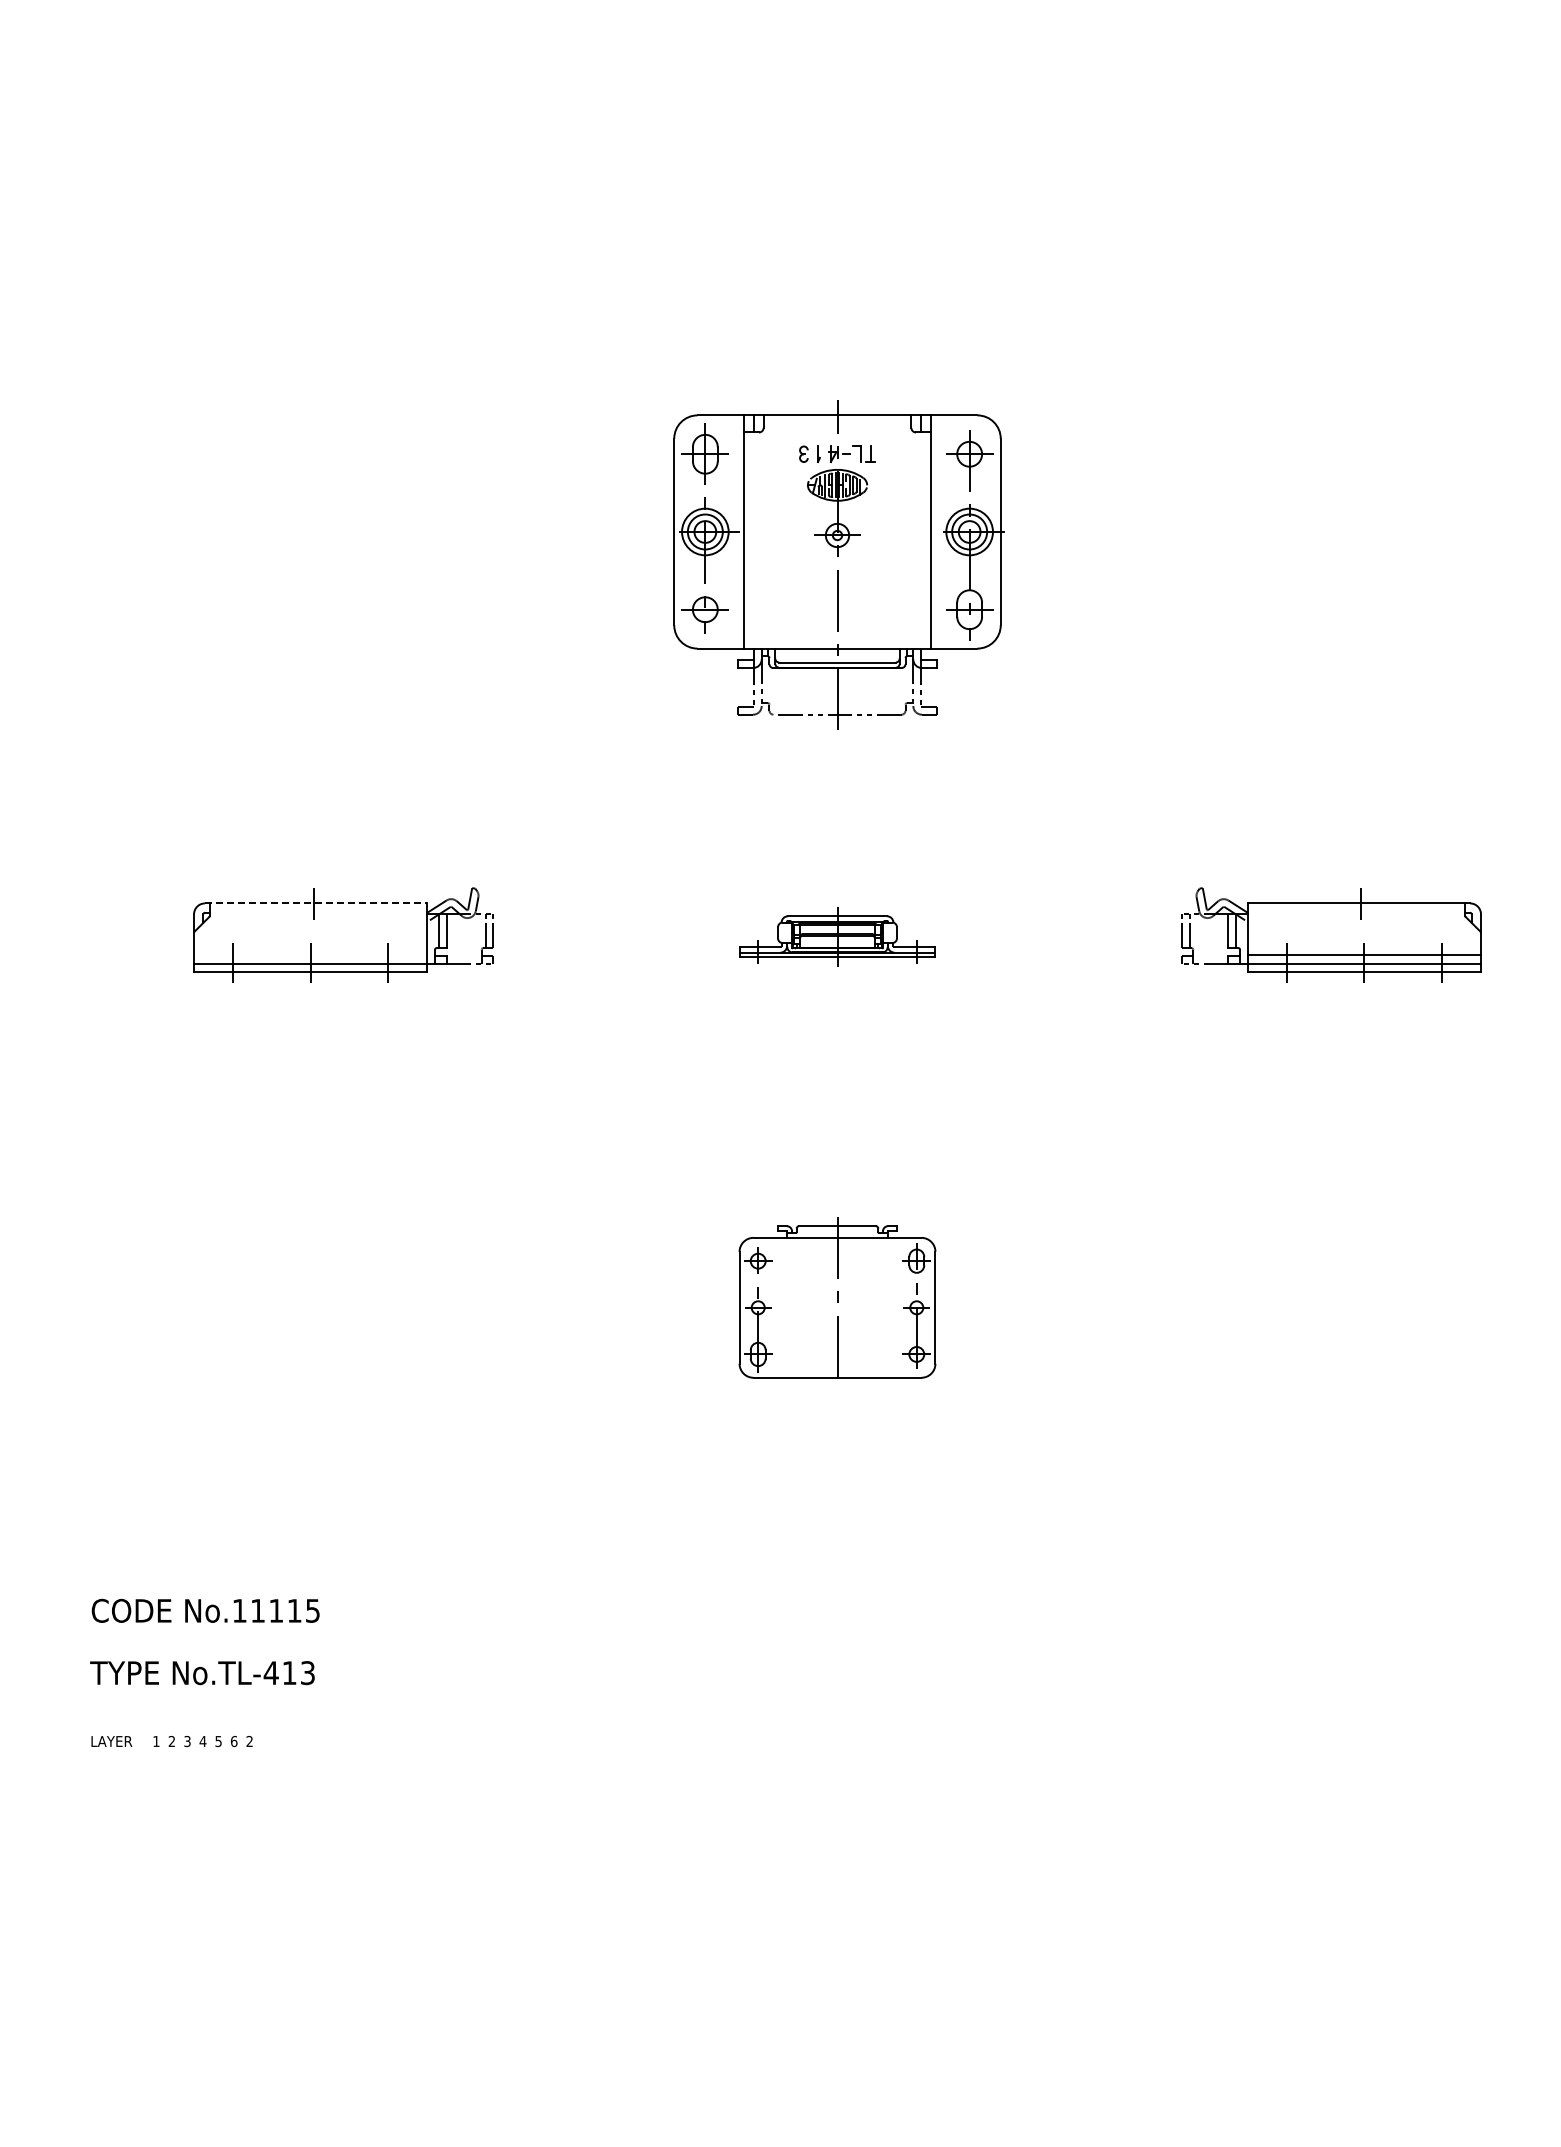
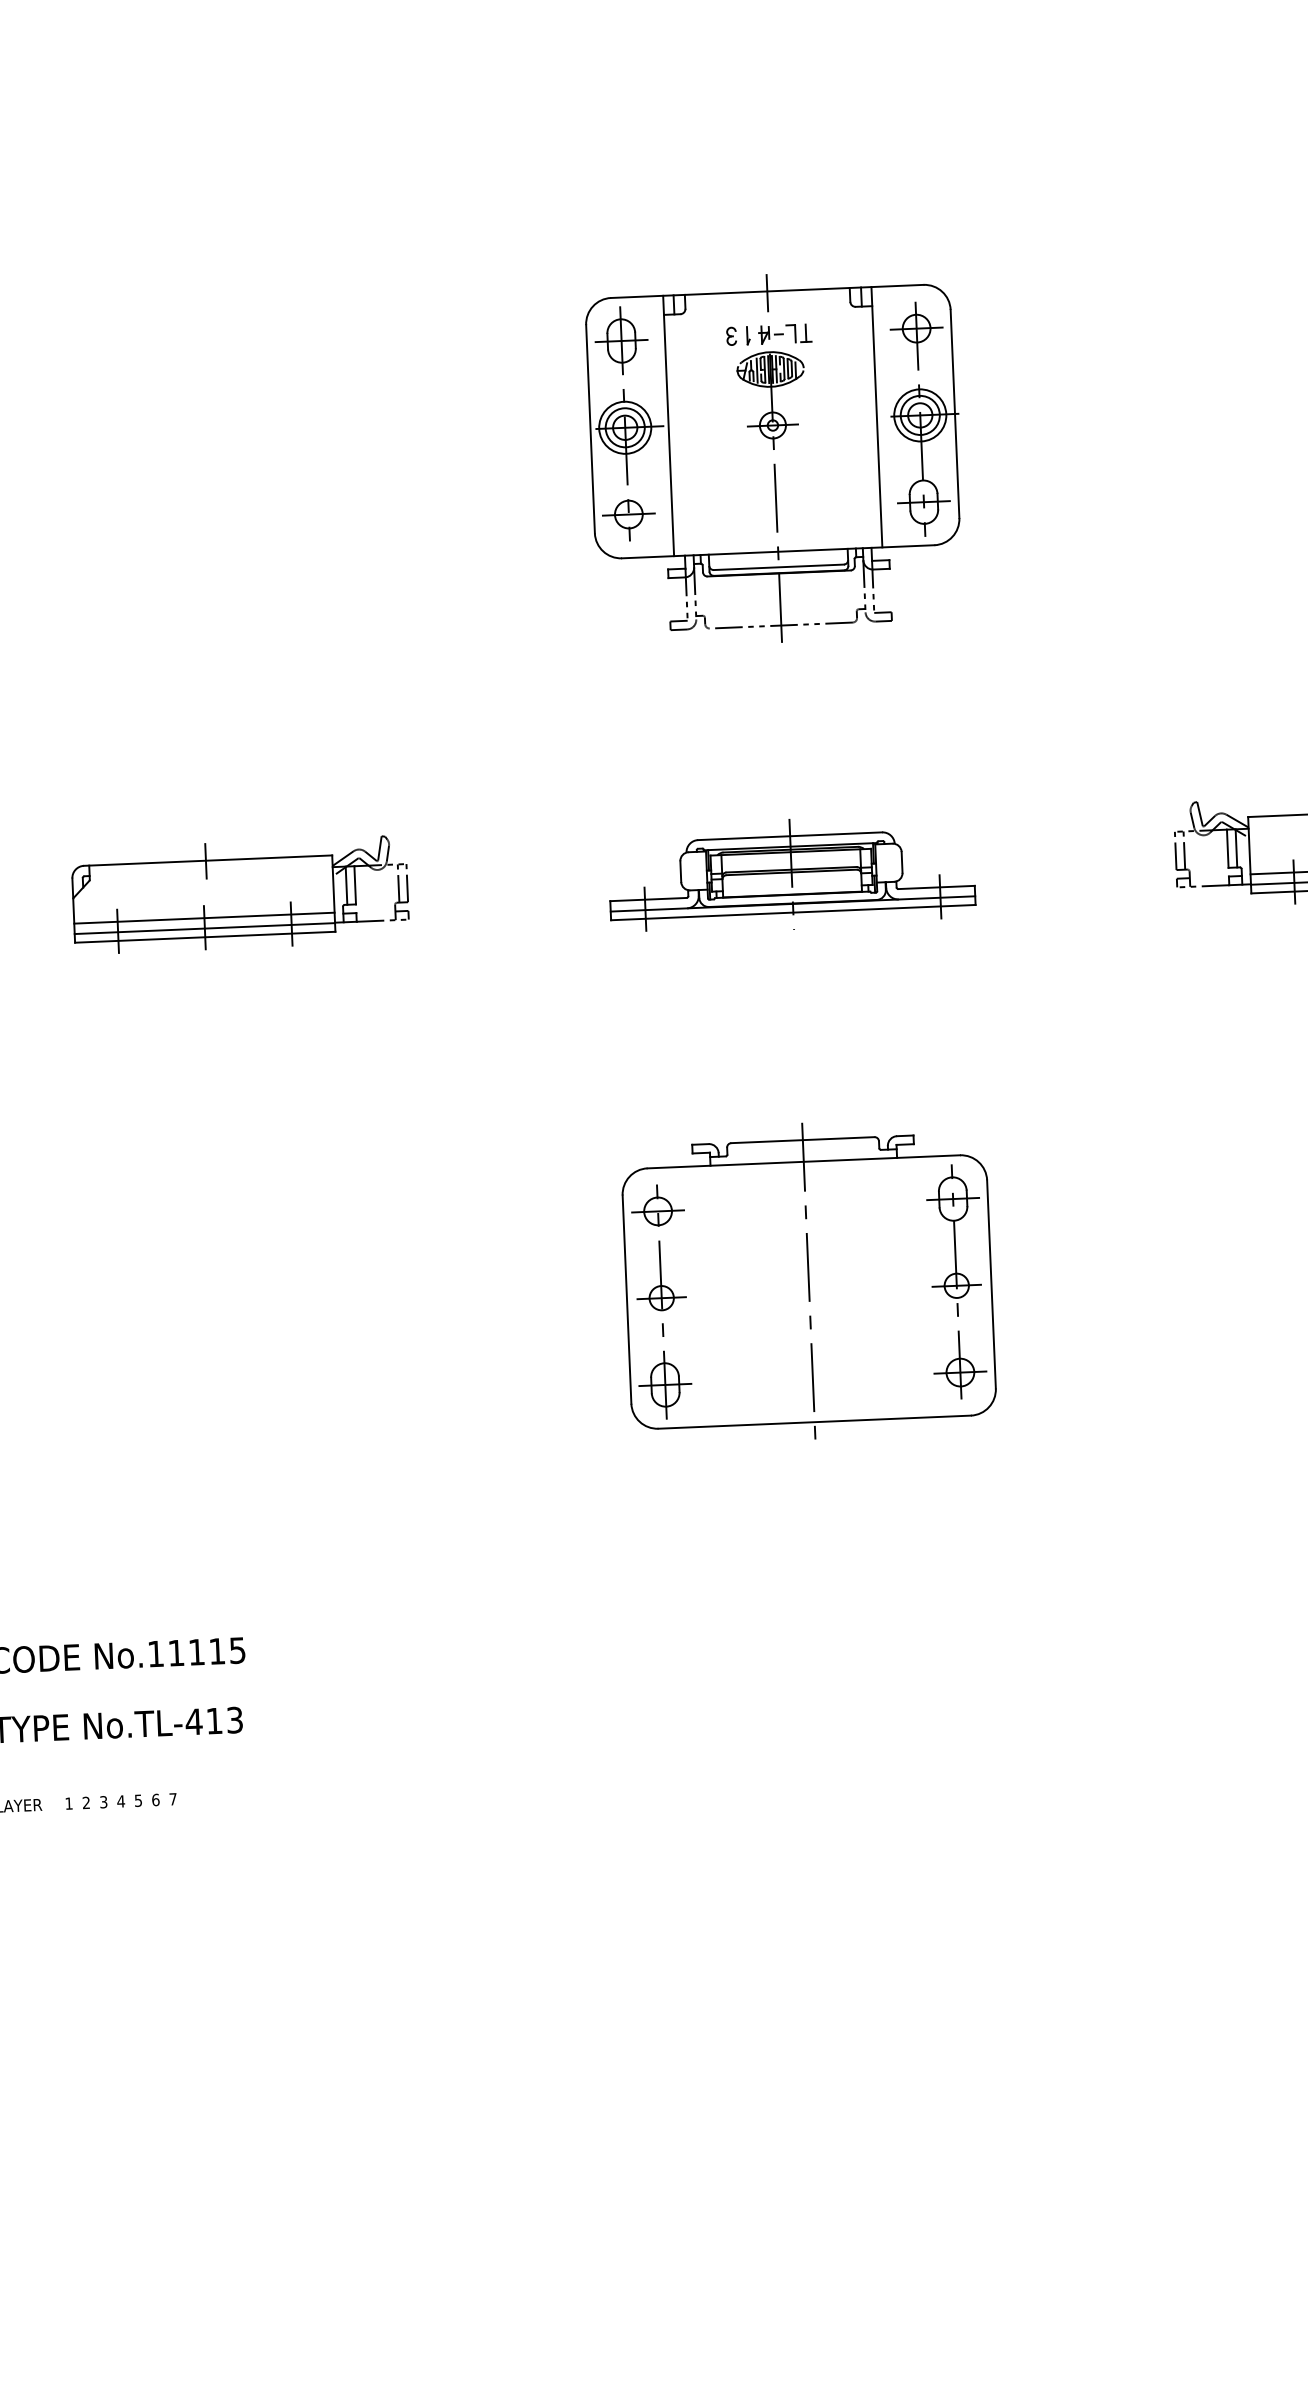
line: (316, 903) -> (208, 860), dashed -> solid
part: (837, 935) -> (791, 872), size x1.67
line: (310, 954) -> (204, 917), added
part: (837, 1301) -> (808, 1280), size x1.67
text: (249, 1740) -> (172, 1798), 2 -> 7

